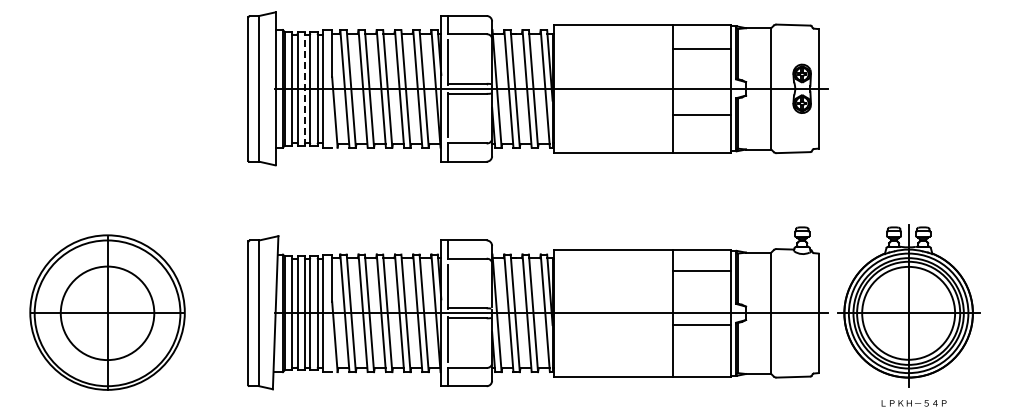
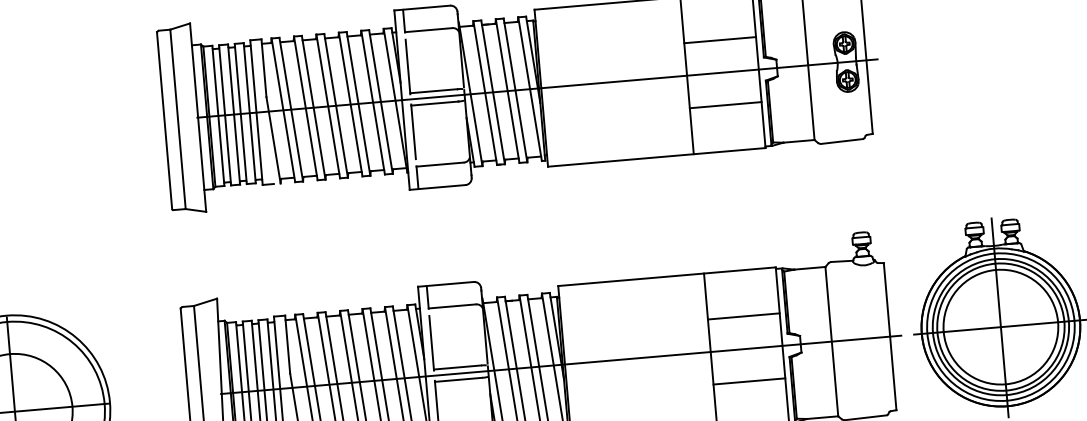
line: (701, 49) -> (719, 40), moved
line: (304, 88) -> (233, 114), dashed -> solid
line: (701, 270) -> (743, 315), moved
line: (701, 324) -> (748, 381), moved

